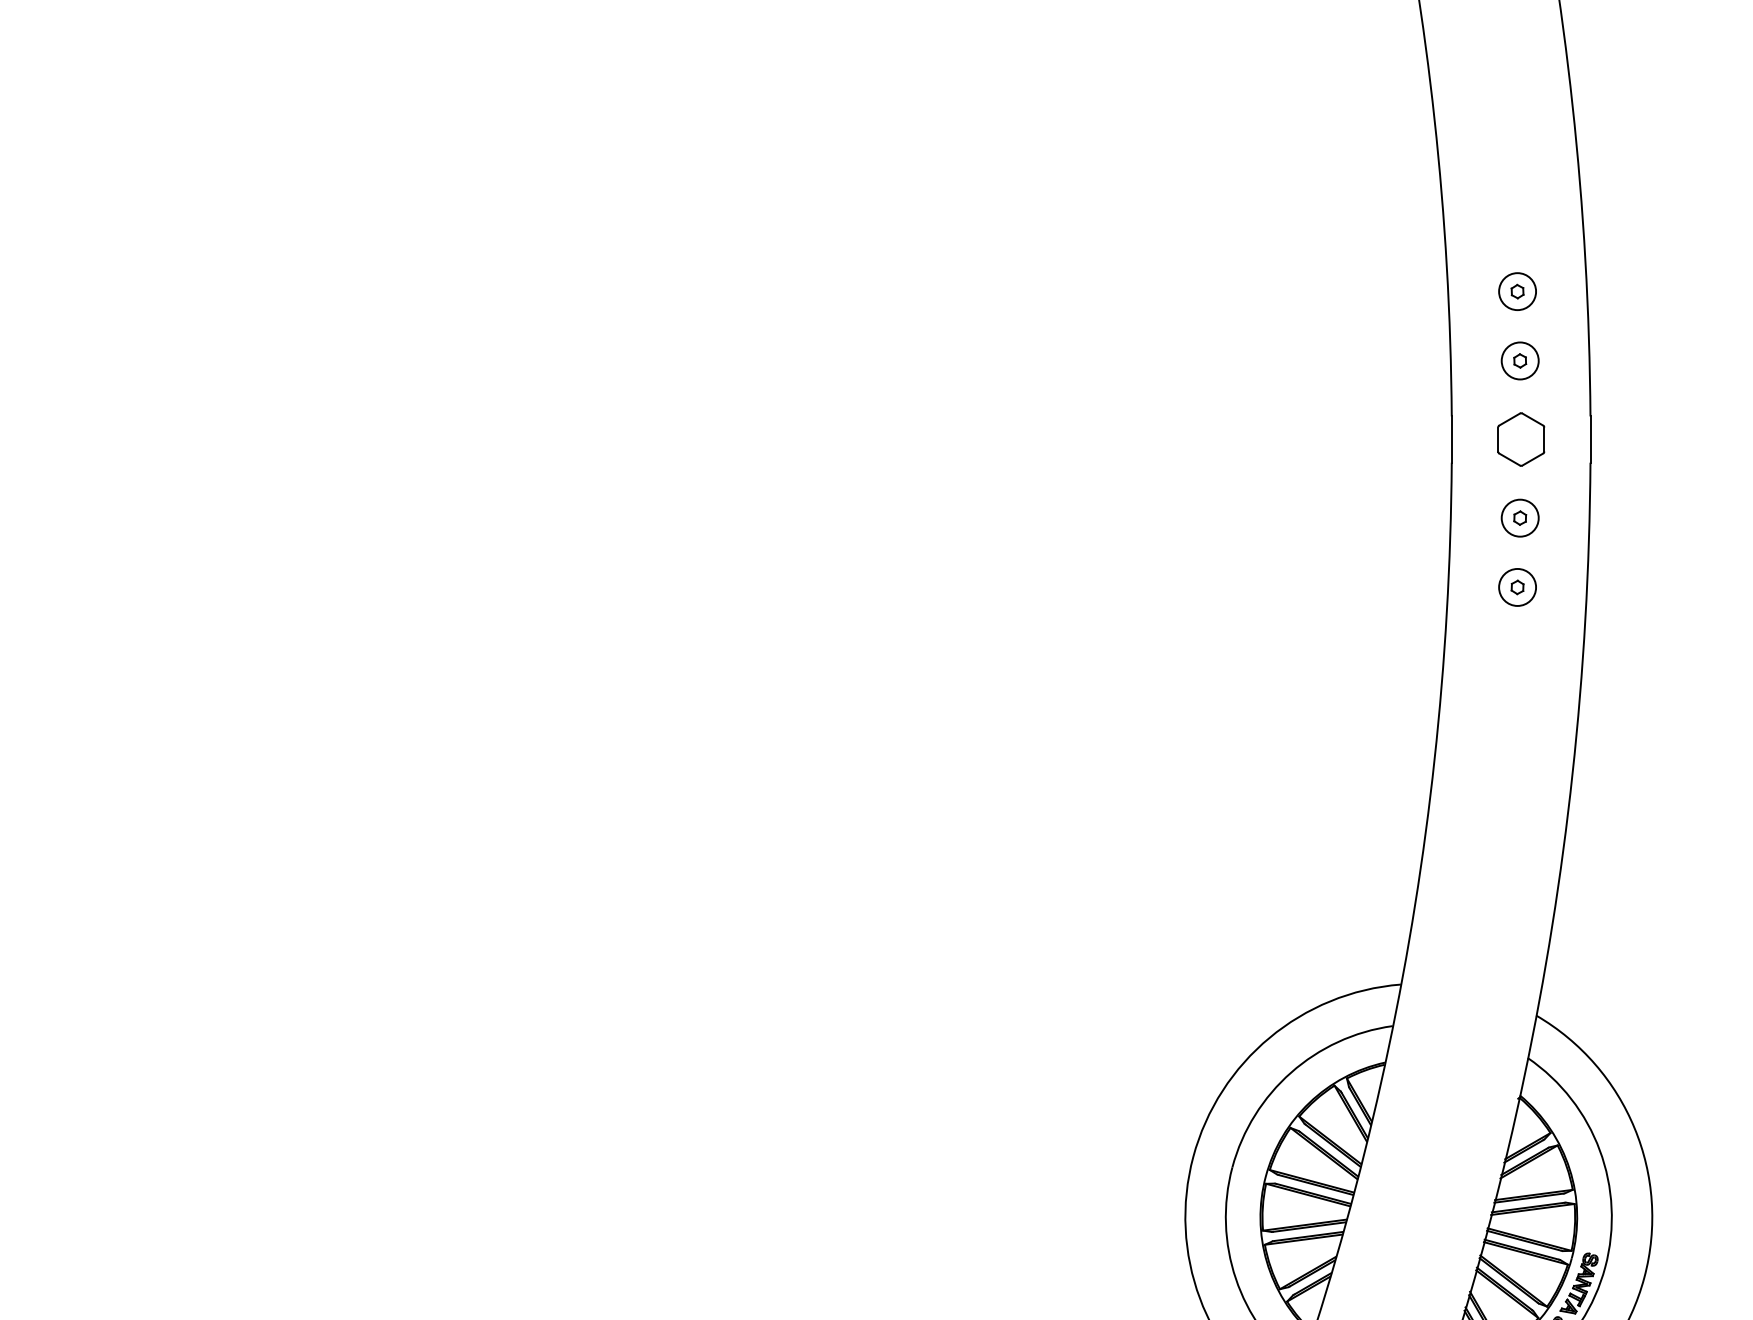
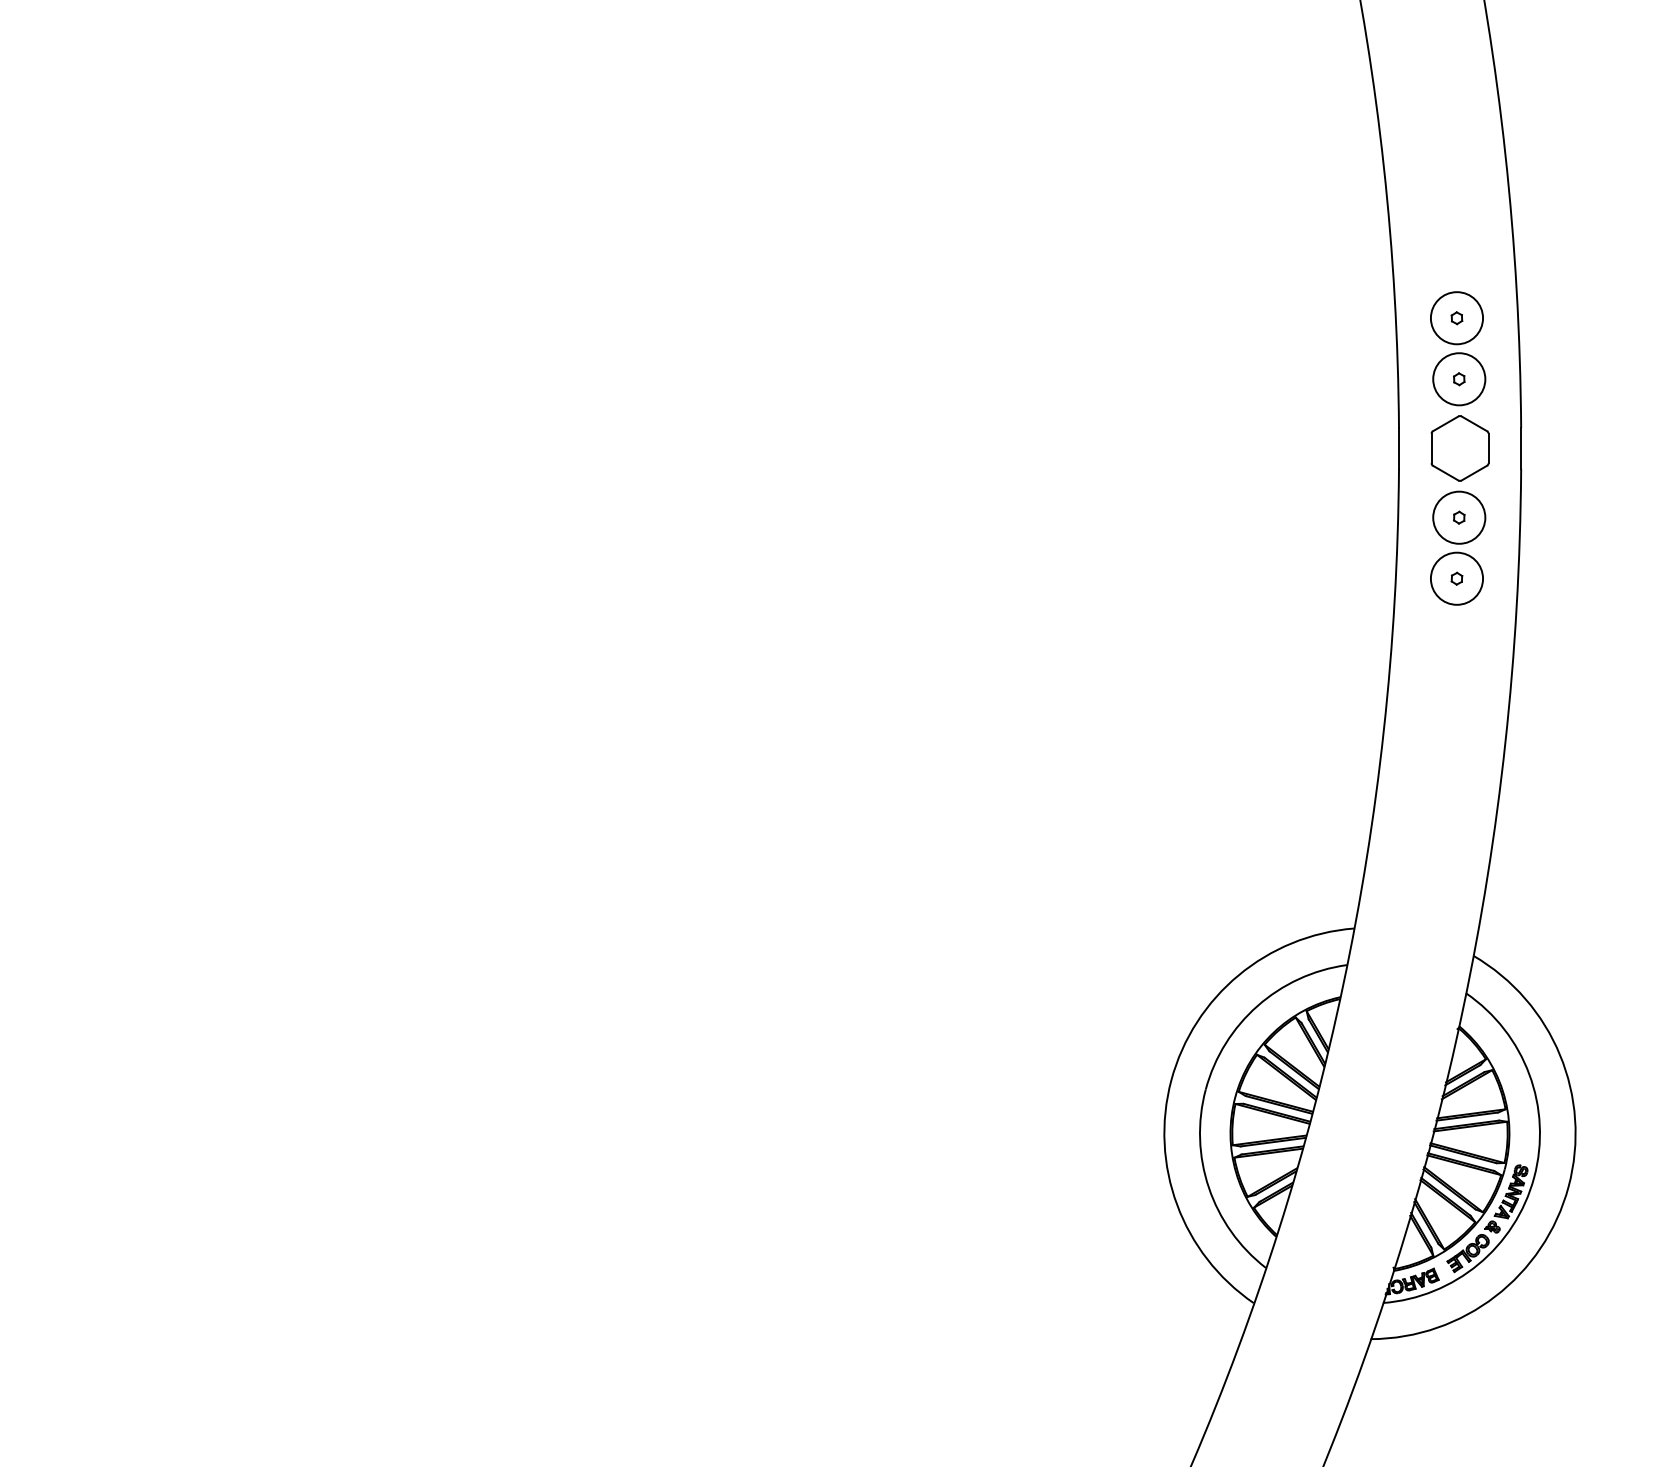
circle: (1517, 290) -> (1456, 317), size x1.6
circle: (1520, 361) -> (1459, 379), size x1.6
part: (1521, 439) -> (1460, 448), size x1.4
circle: (1520, 517) -> (1459, 517), size x1.6
circle: (1517, 587) -> (1456, 578), size x1.6

